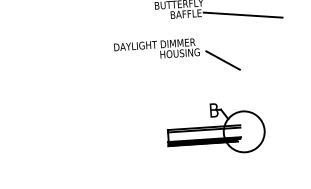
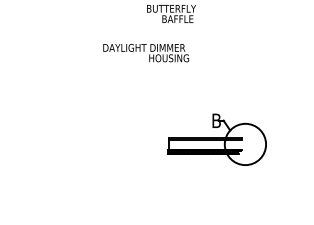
line: (242, 14) -> (234, 23), removed
line: (222, 59) -> (211, 67), removed
part: (215, 128) -> (216, 139), moved

